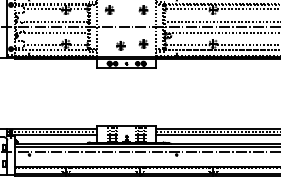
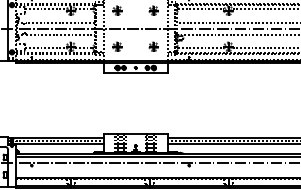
part: (120, 45) -> (117, 46), moved

